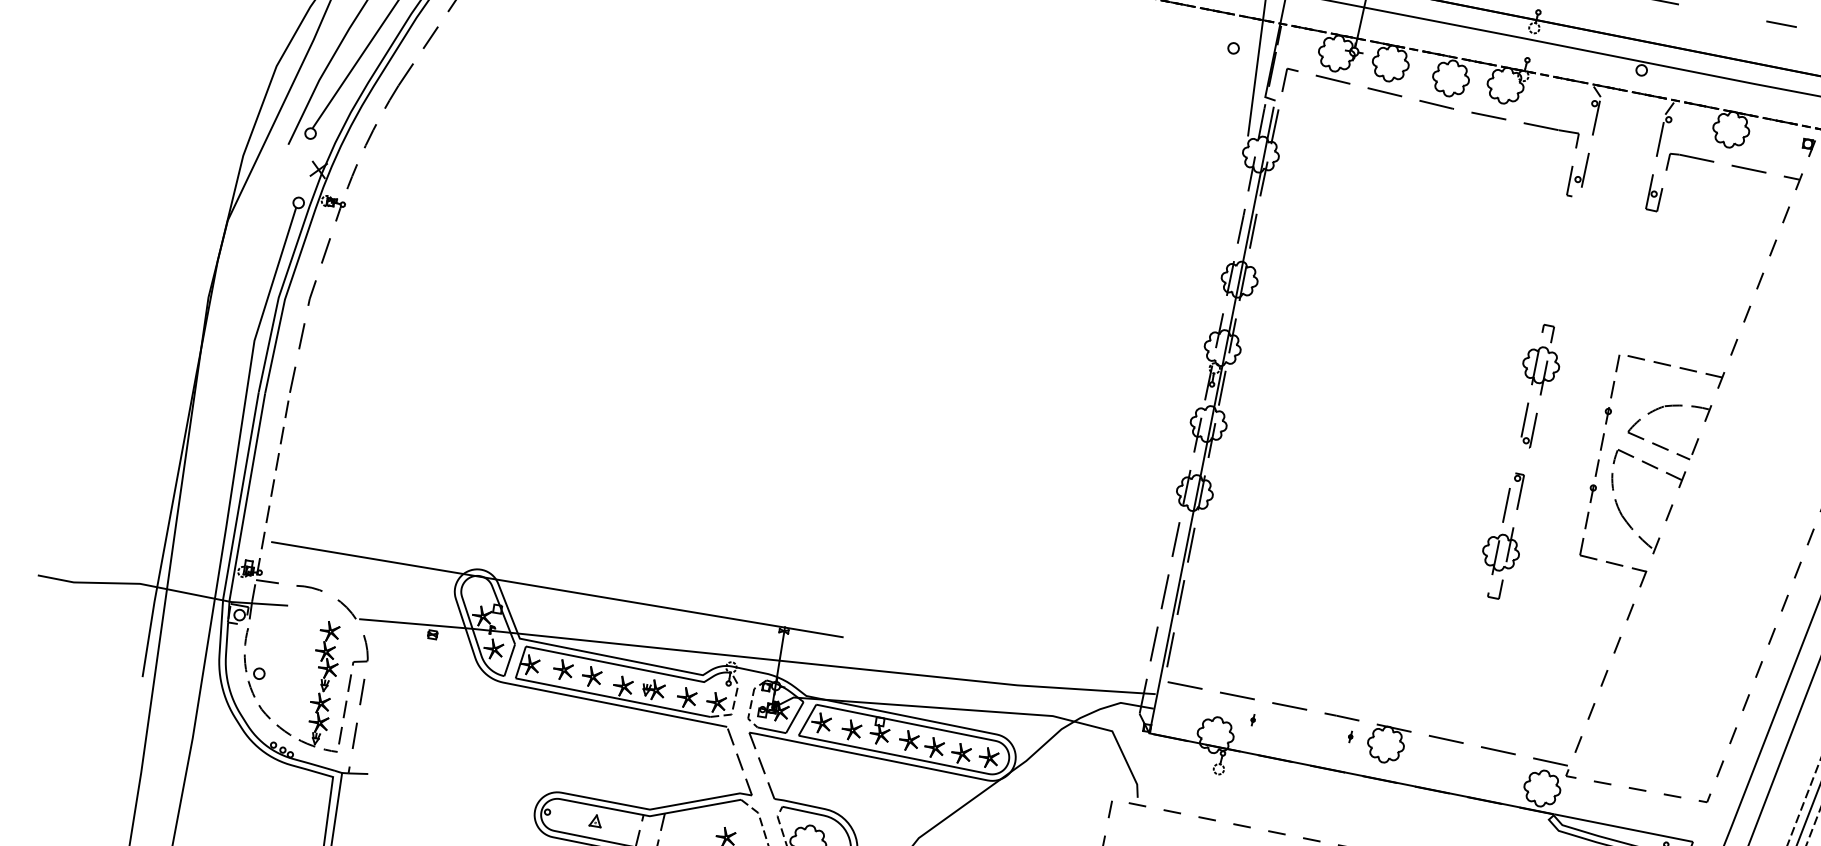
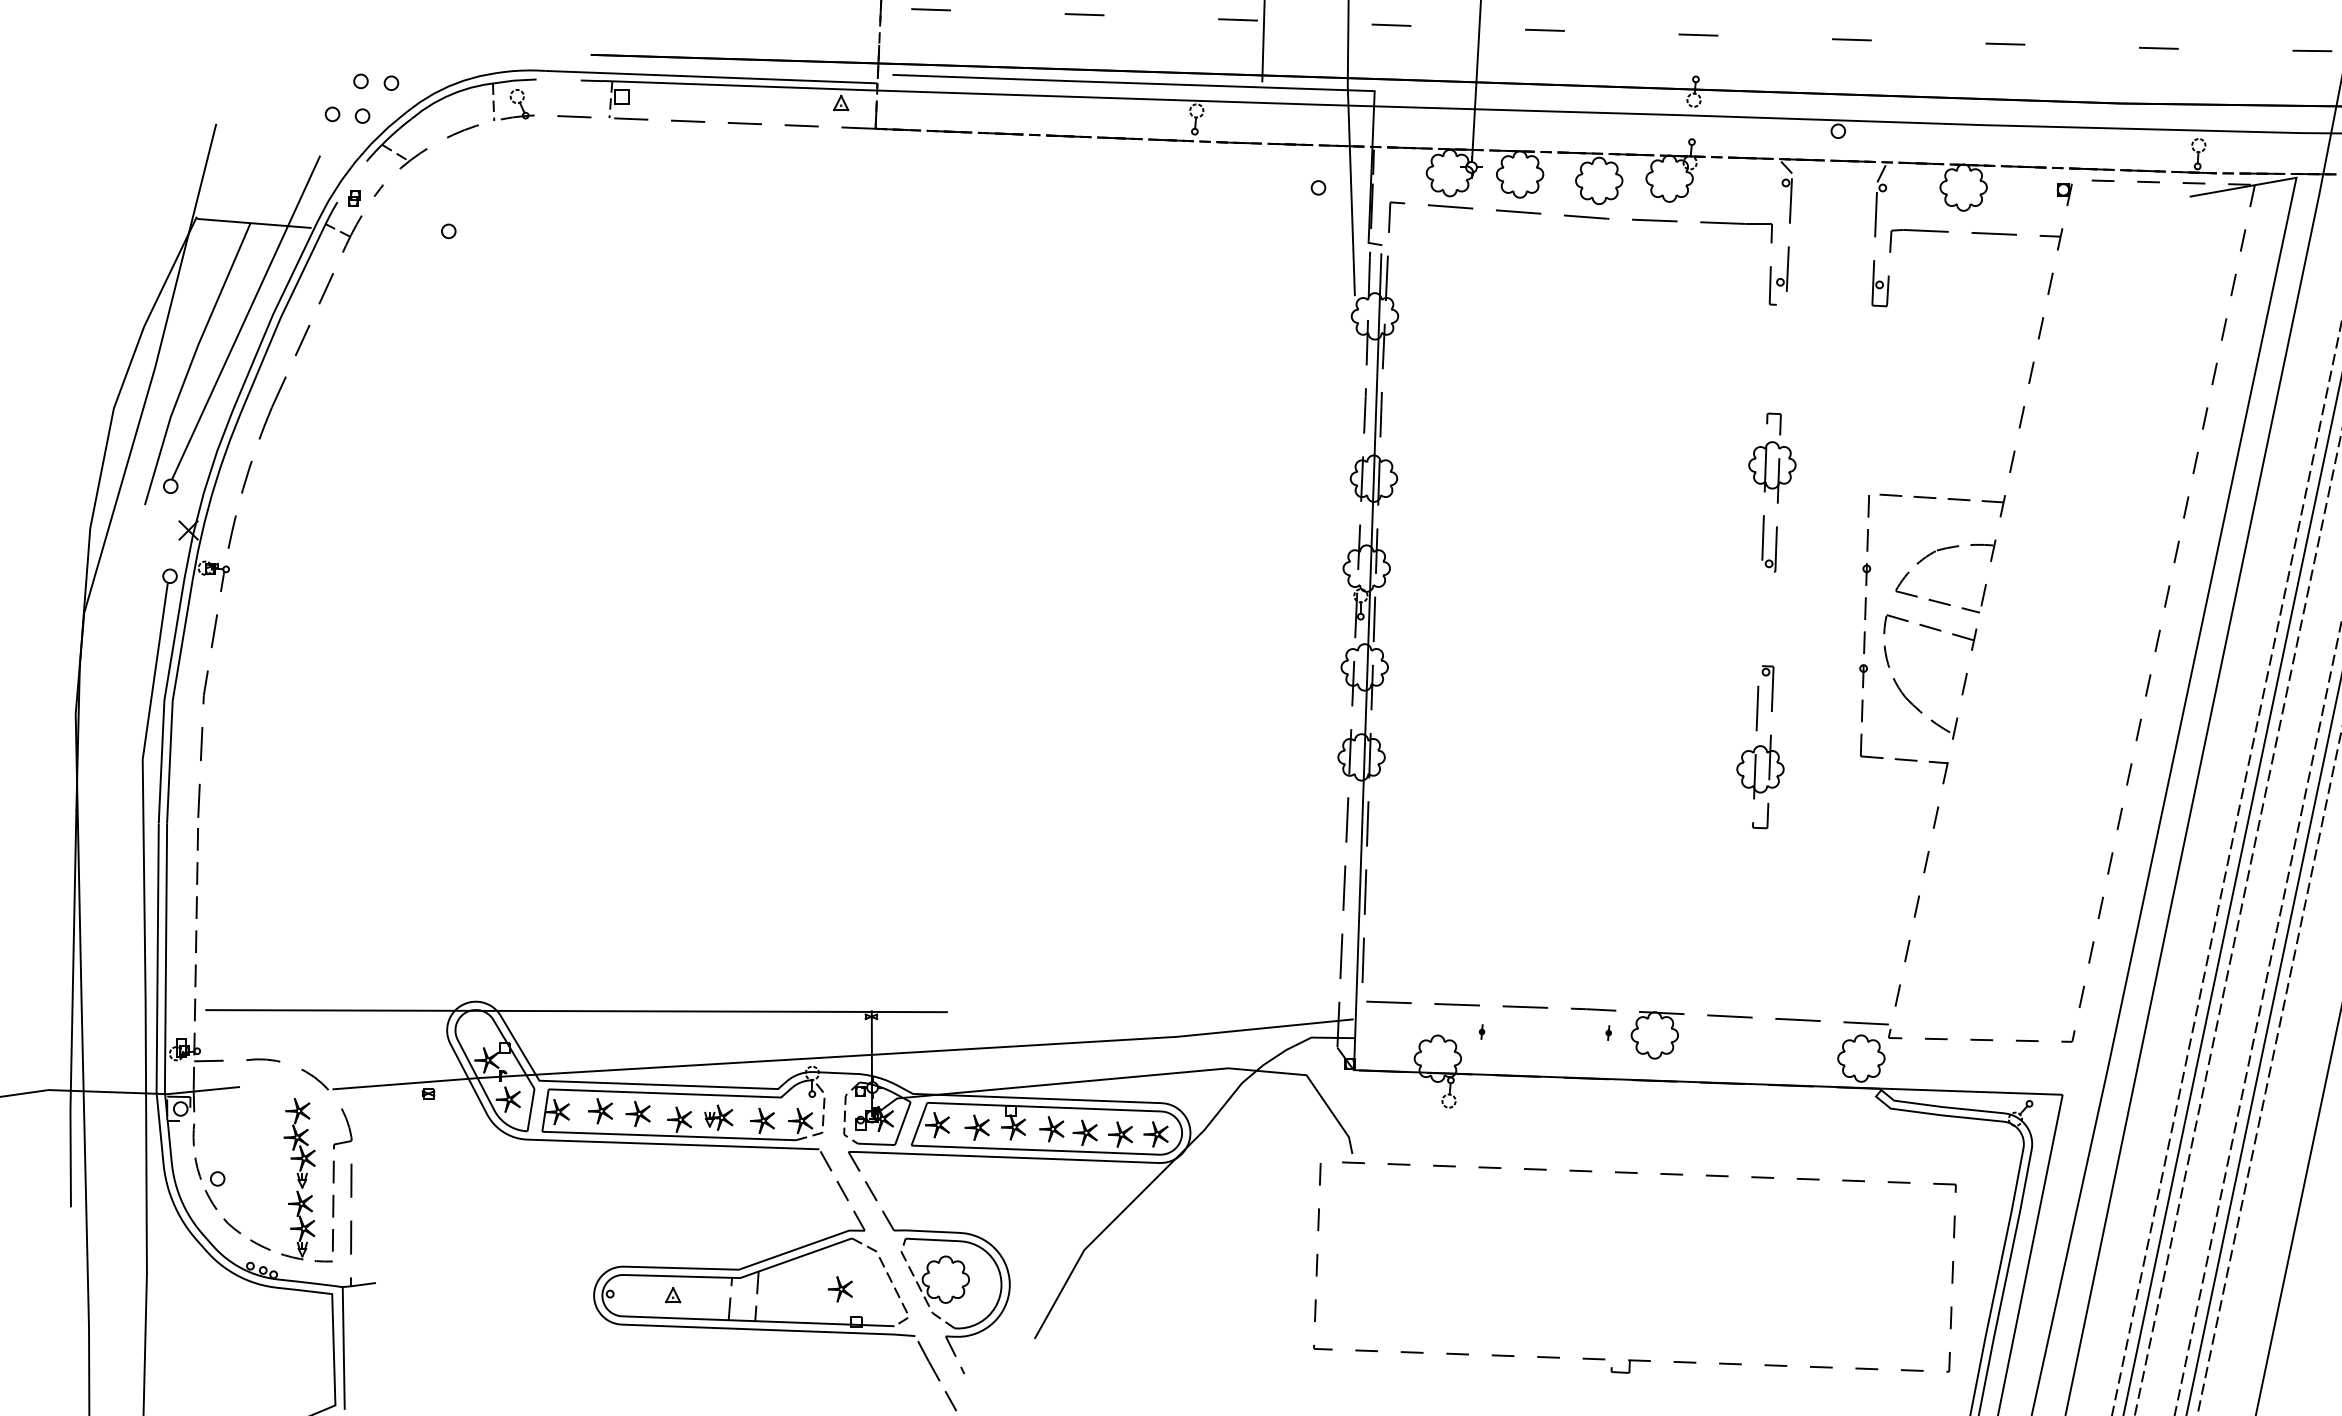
part: (1537, 386) -> (1772, 492), moved

